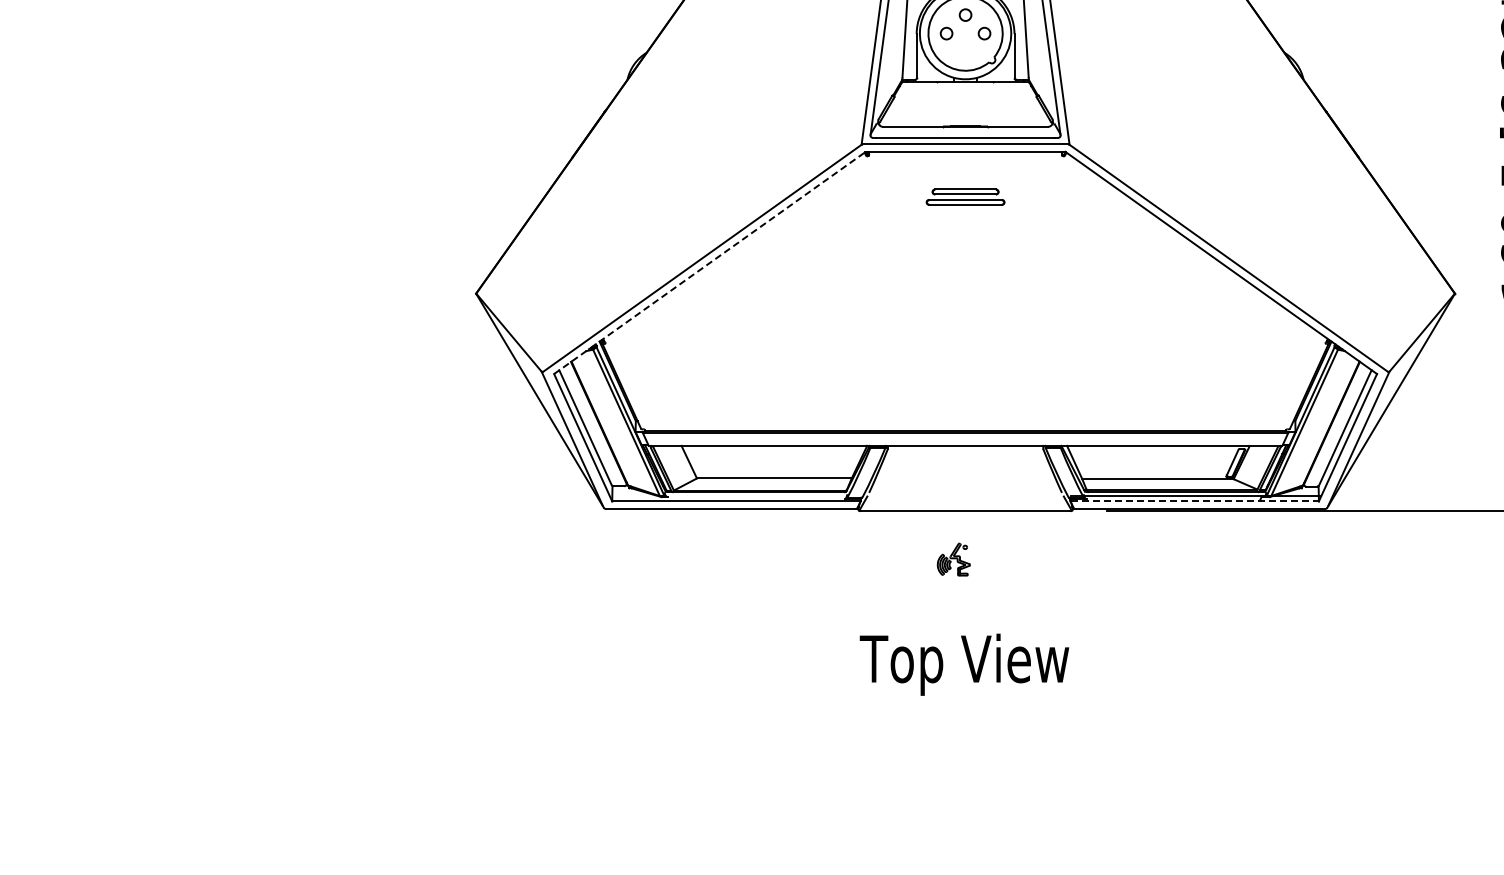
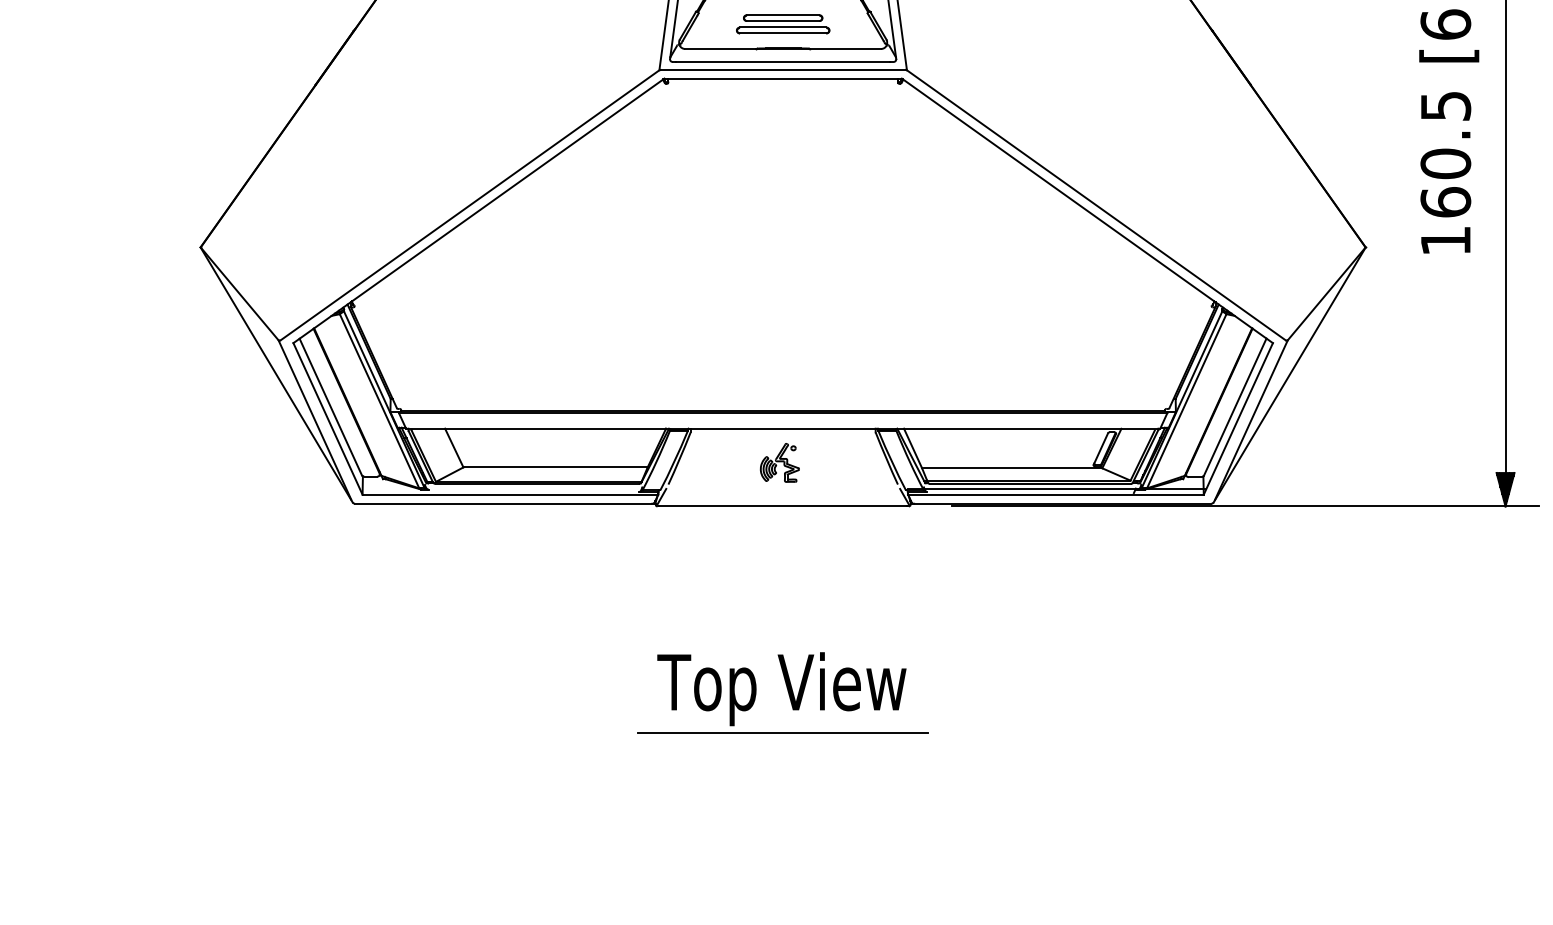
part: (965, 196) -> (783, 23), moved
line: (710, 262) -> (479, 210), dashed -> solid
line: (1195, 501) -> (1056, 494), dashed -> solid
part: (953, 559) -> (779, 462), moved
line: (965, 701) -> (783, 732), added

